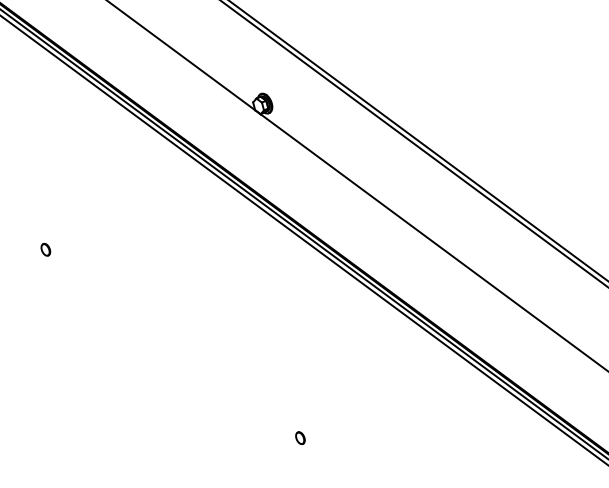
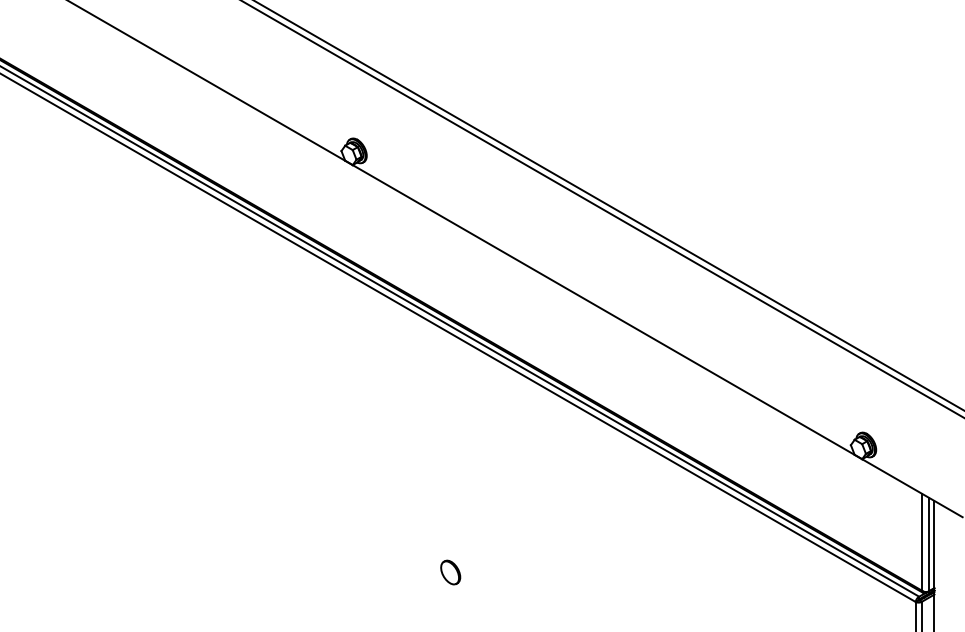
part: (45, 249) -> (98, 368), removed
part: (300, 438) -> (450, 572), size x1.6

